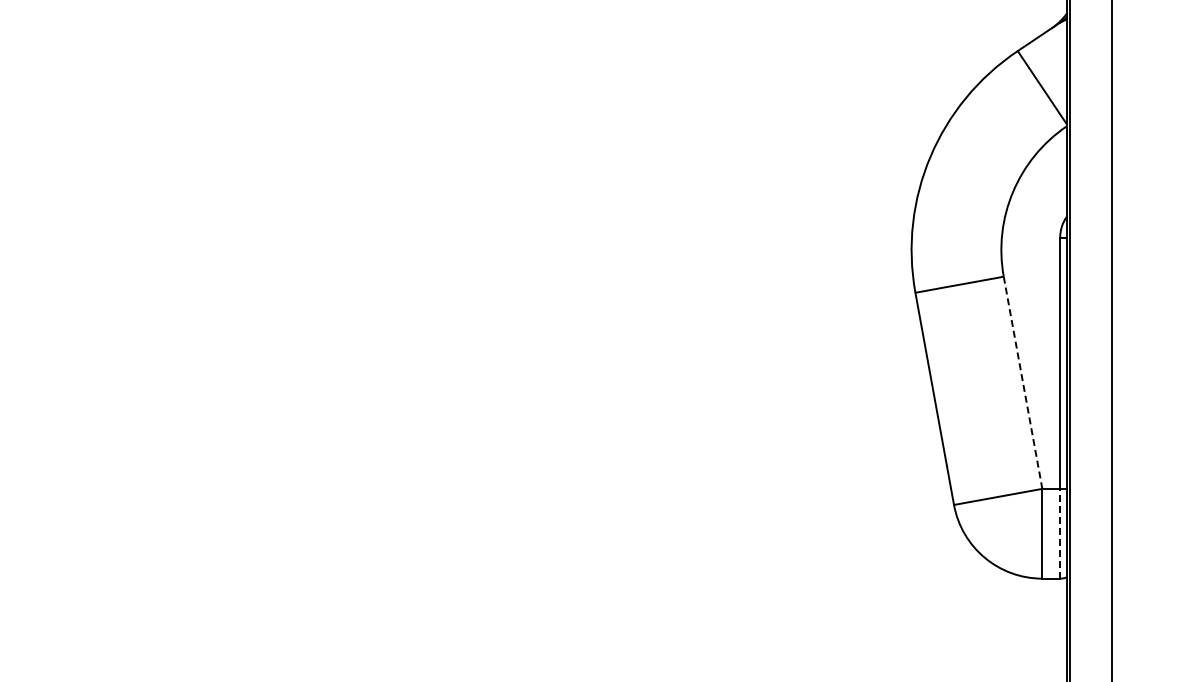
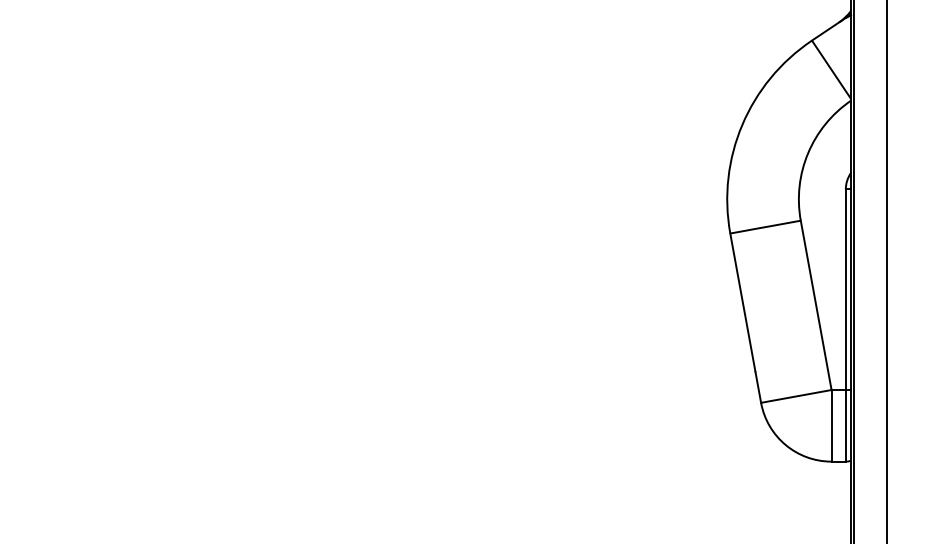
line: (1023, 382) -> (816, 305), dashed -> solid
line: (1060, 533) -> (846, 425), dashed -> solid

